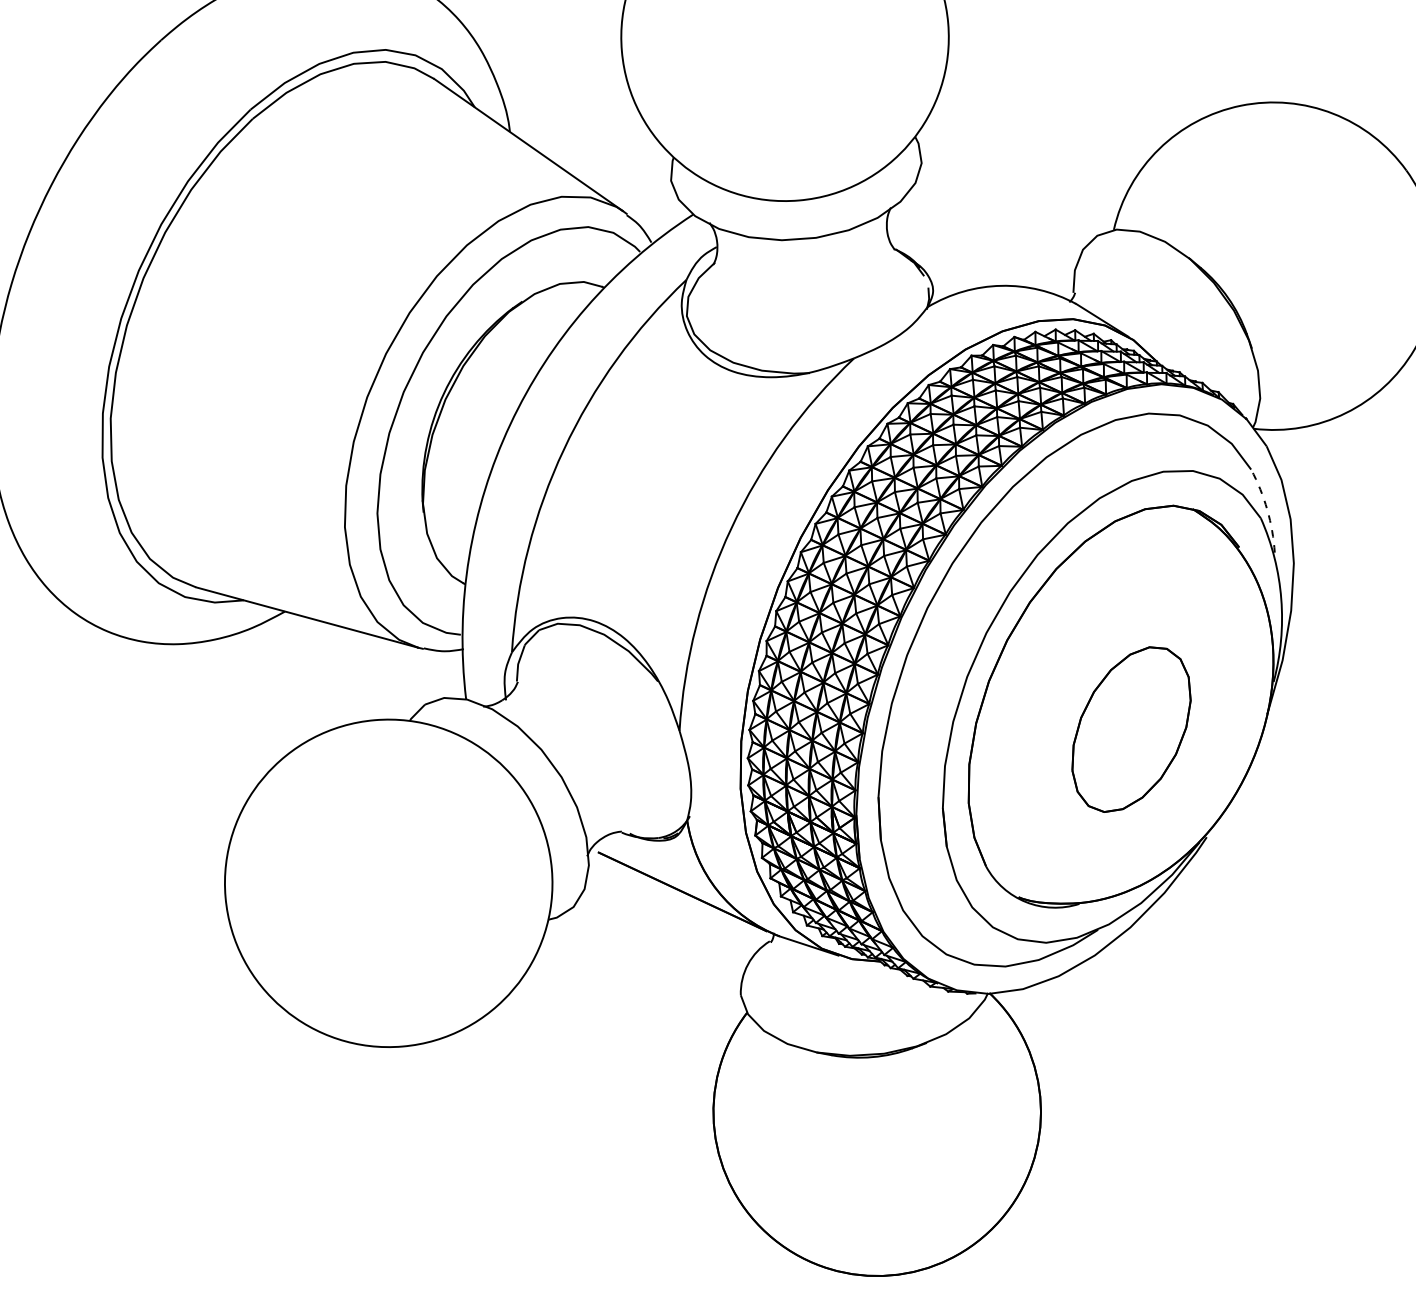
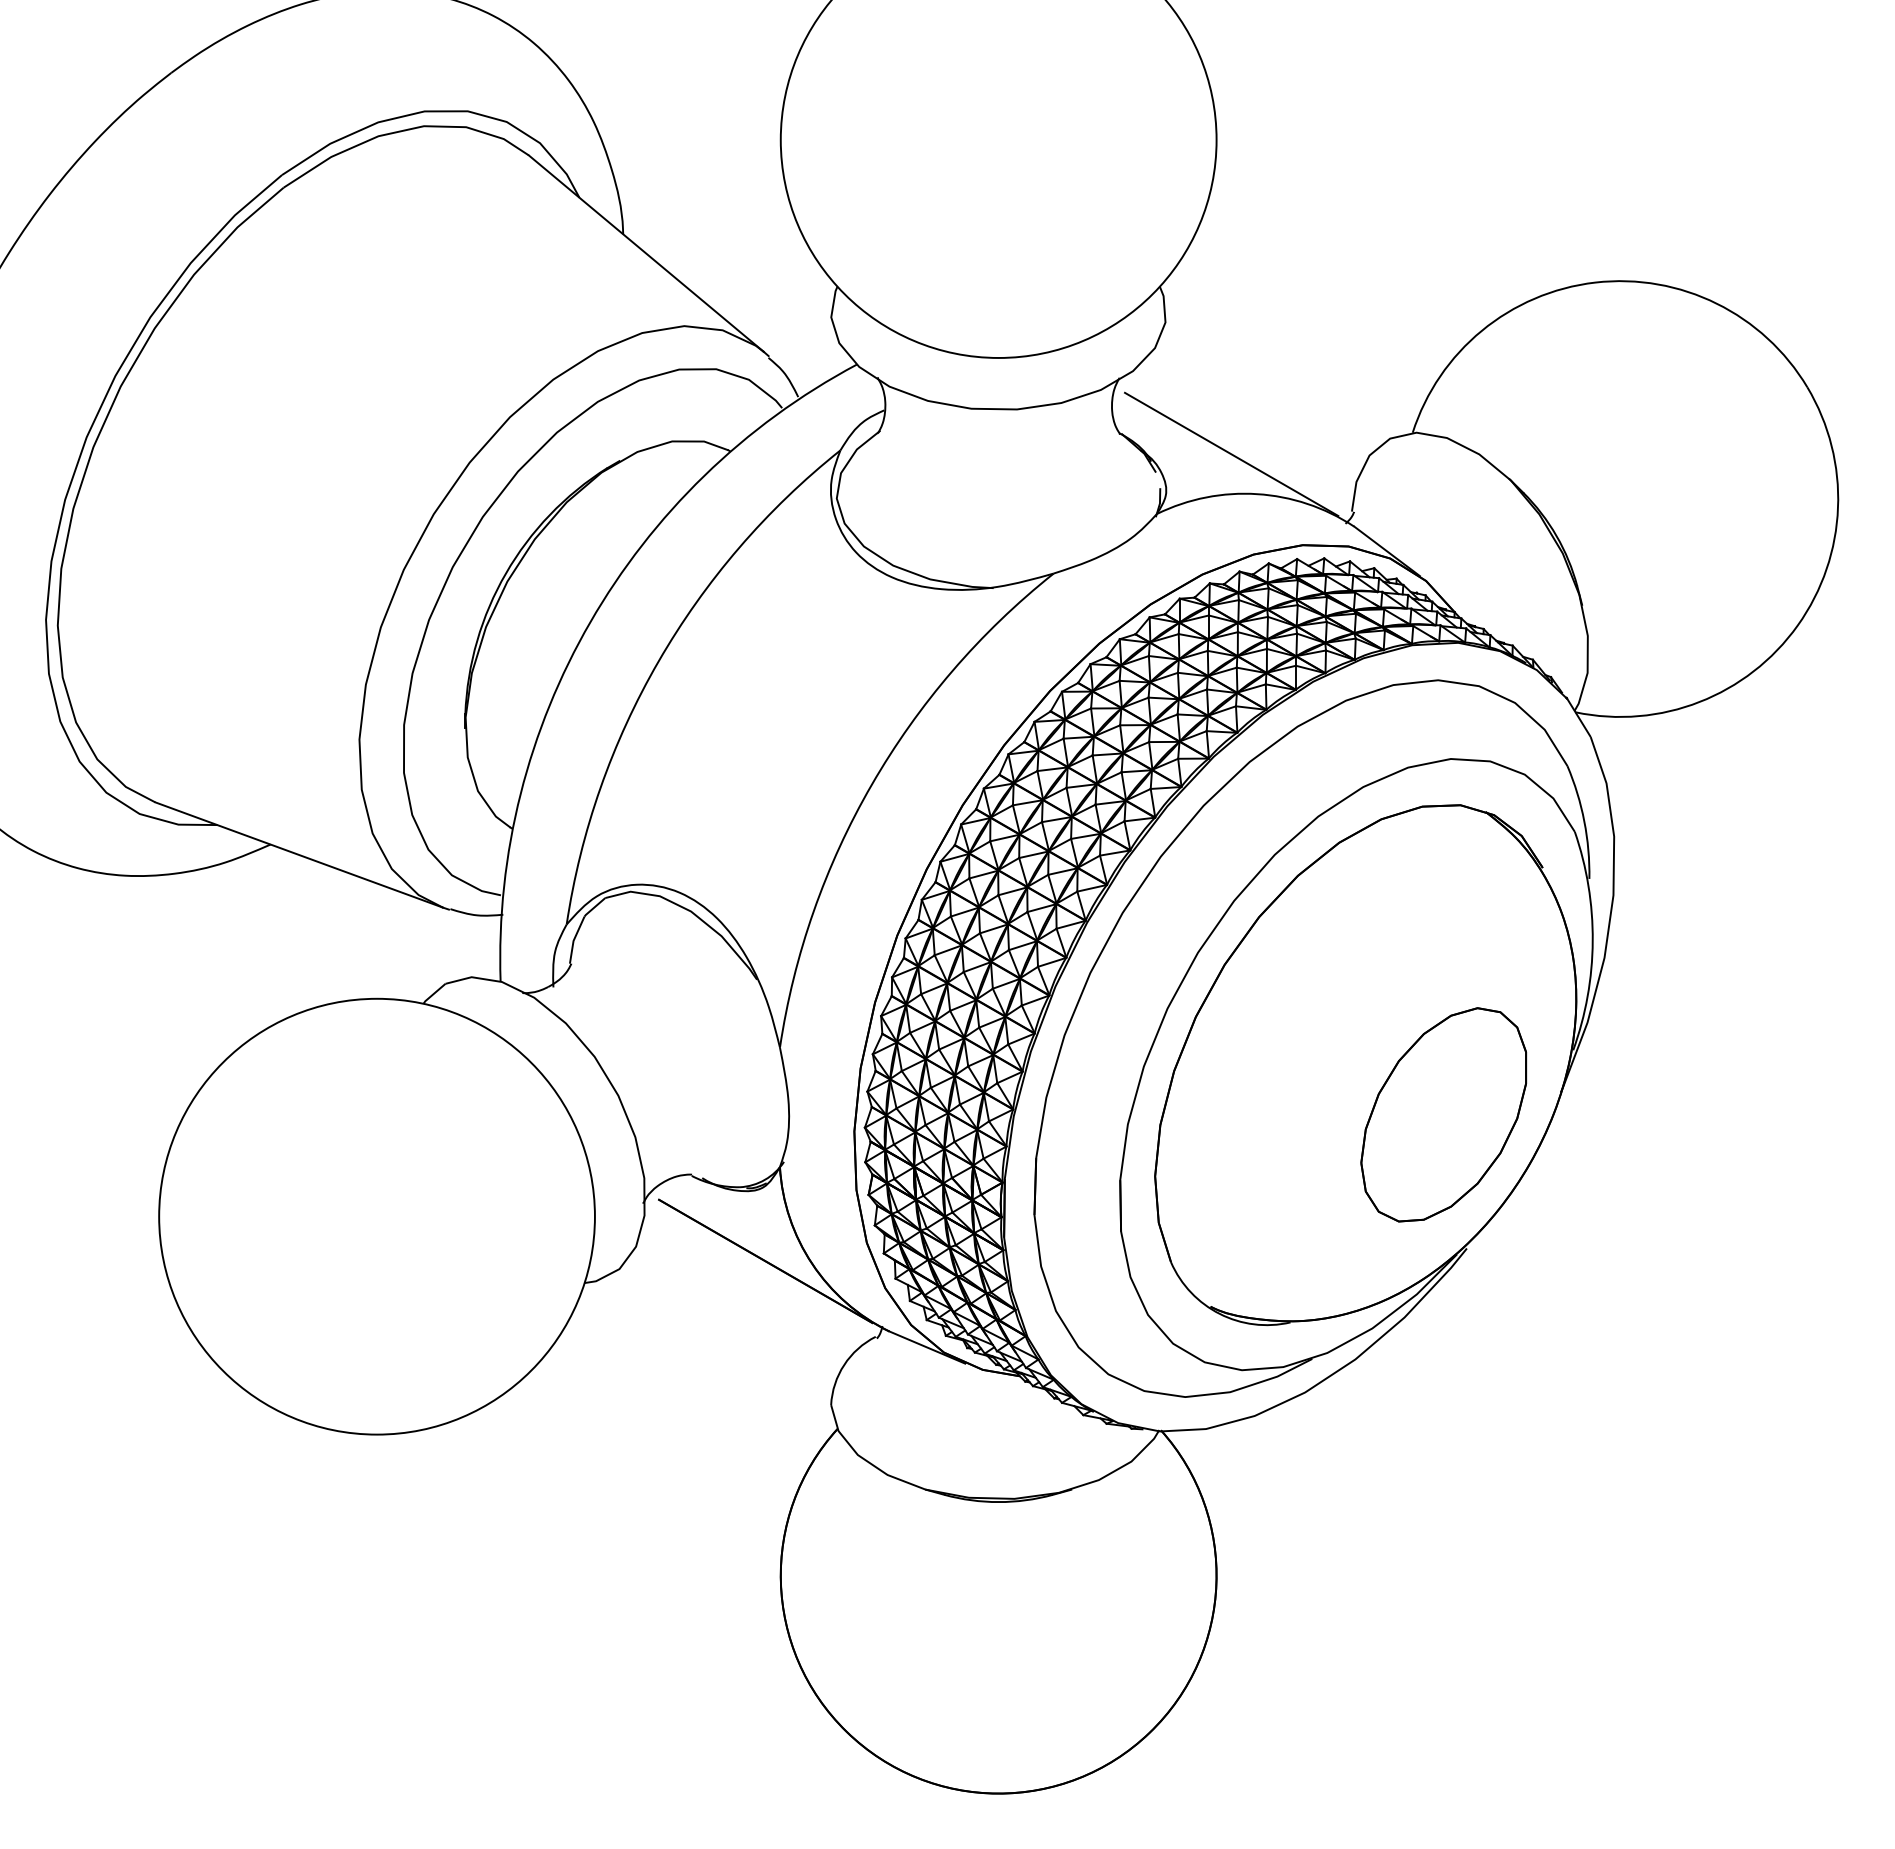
line: (979, 257) -> (1231, 453), added
arc: (1267, 509) -> (1584, 821), dashed -> solid
part: (1130, 729) -> (1443, 1114), moved

